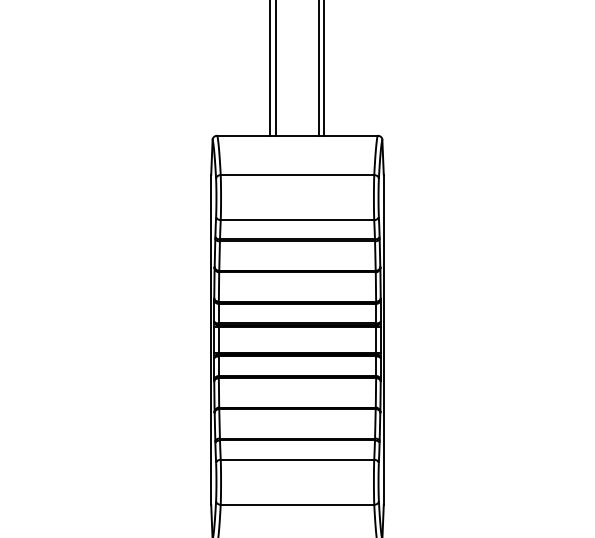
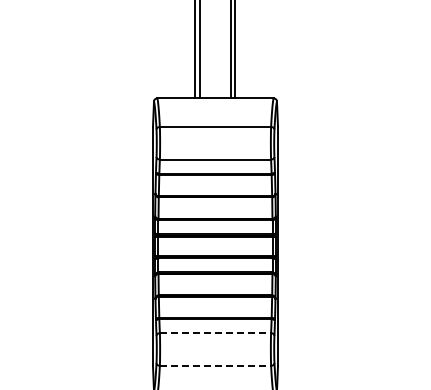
line: (297, 460) -> (215, 333), solid -> dashed
line: (297, 504) -> (215, 365), solid -> dashed

